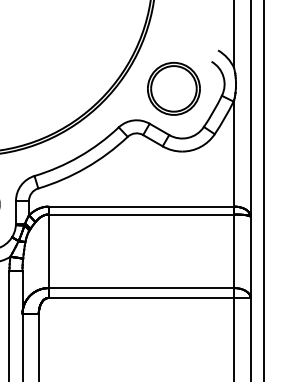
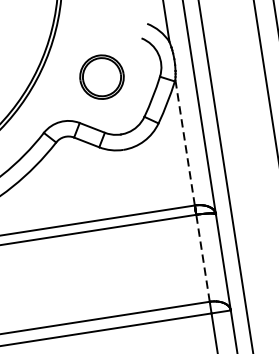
part: (173, 88) -> (101, 76), size x0.7
line: (234, 152) -> (185, 141), solid -> dashed
line: (234, 251) -> (203, 258), solid -> dashed

